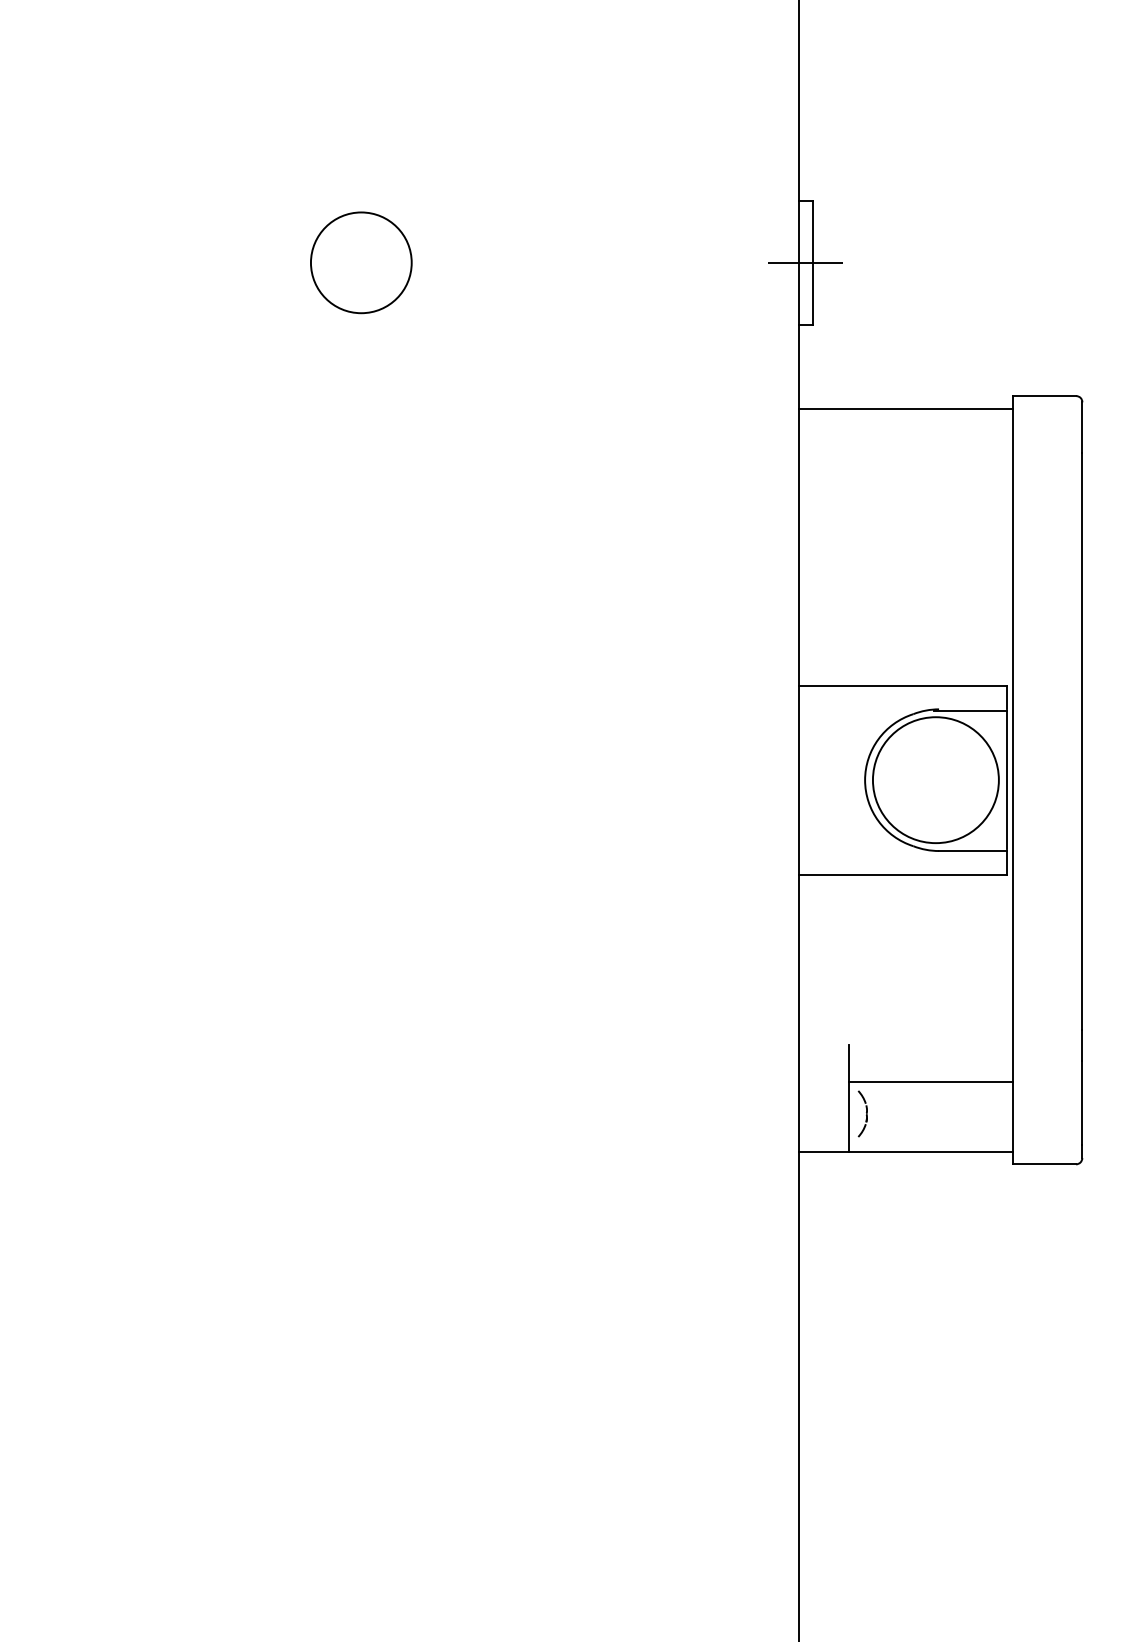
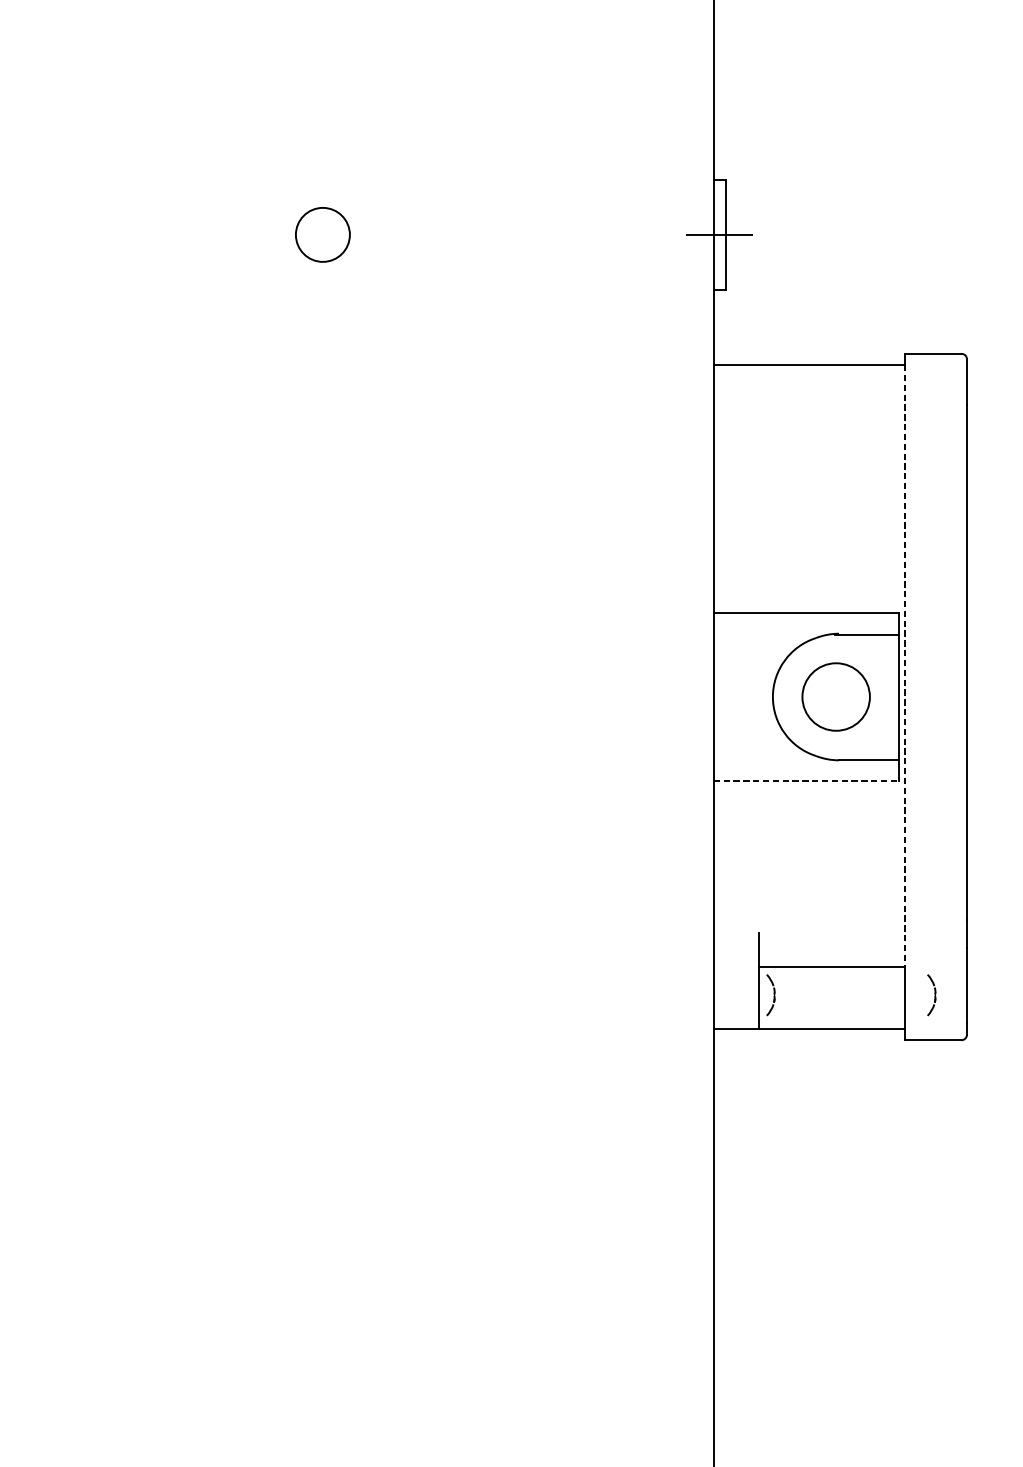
circle: (361, 262) -> (322, 234), size x0.6
line: (1013, 745) -> (905, 666), solid -> dashed
circle: (935, 780) -> (835, 697), size x0.6
line: (902, 874) -> (806, 781), solid -> dashed
part: (1042, 1113) -> (931, 994), added

